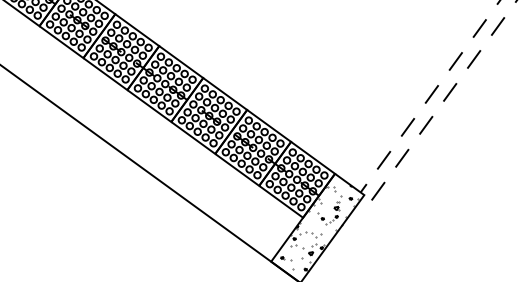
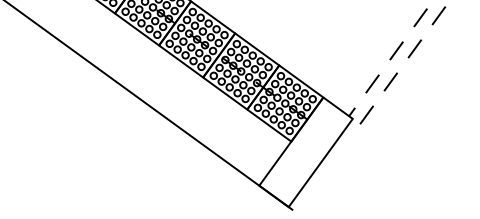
hatch: (319, 228) -> (307, 152), removed

